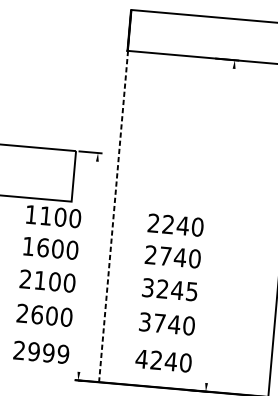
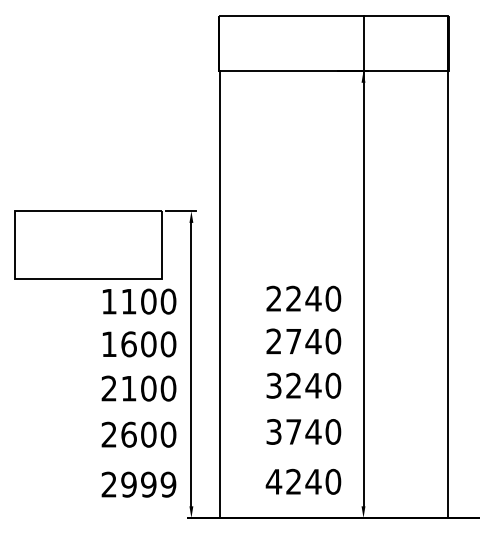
line: (222, 201) -> (363, 261), added
line: (113, 216) -> (219, 294), dashed -> solid
line: (88, 266) -> (191, 364), added
text: (192, 291) -> (333, 385), 3245 -> 3240

